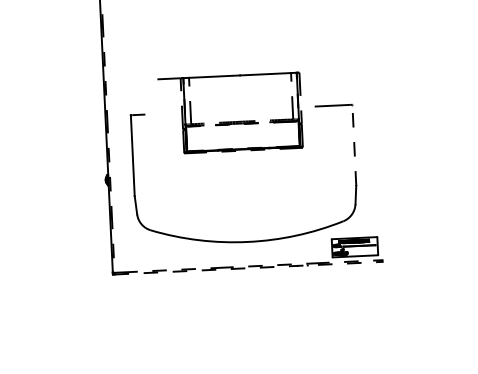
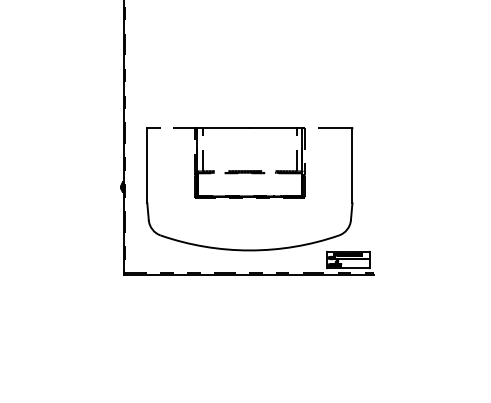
part: (230, 112) -> (239, 162), moved
line: (354, 144) -> (352, 165), dashed -> solid
line: (248, 267) -> (249, 274), dashed -> solid

